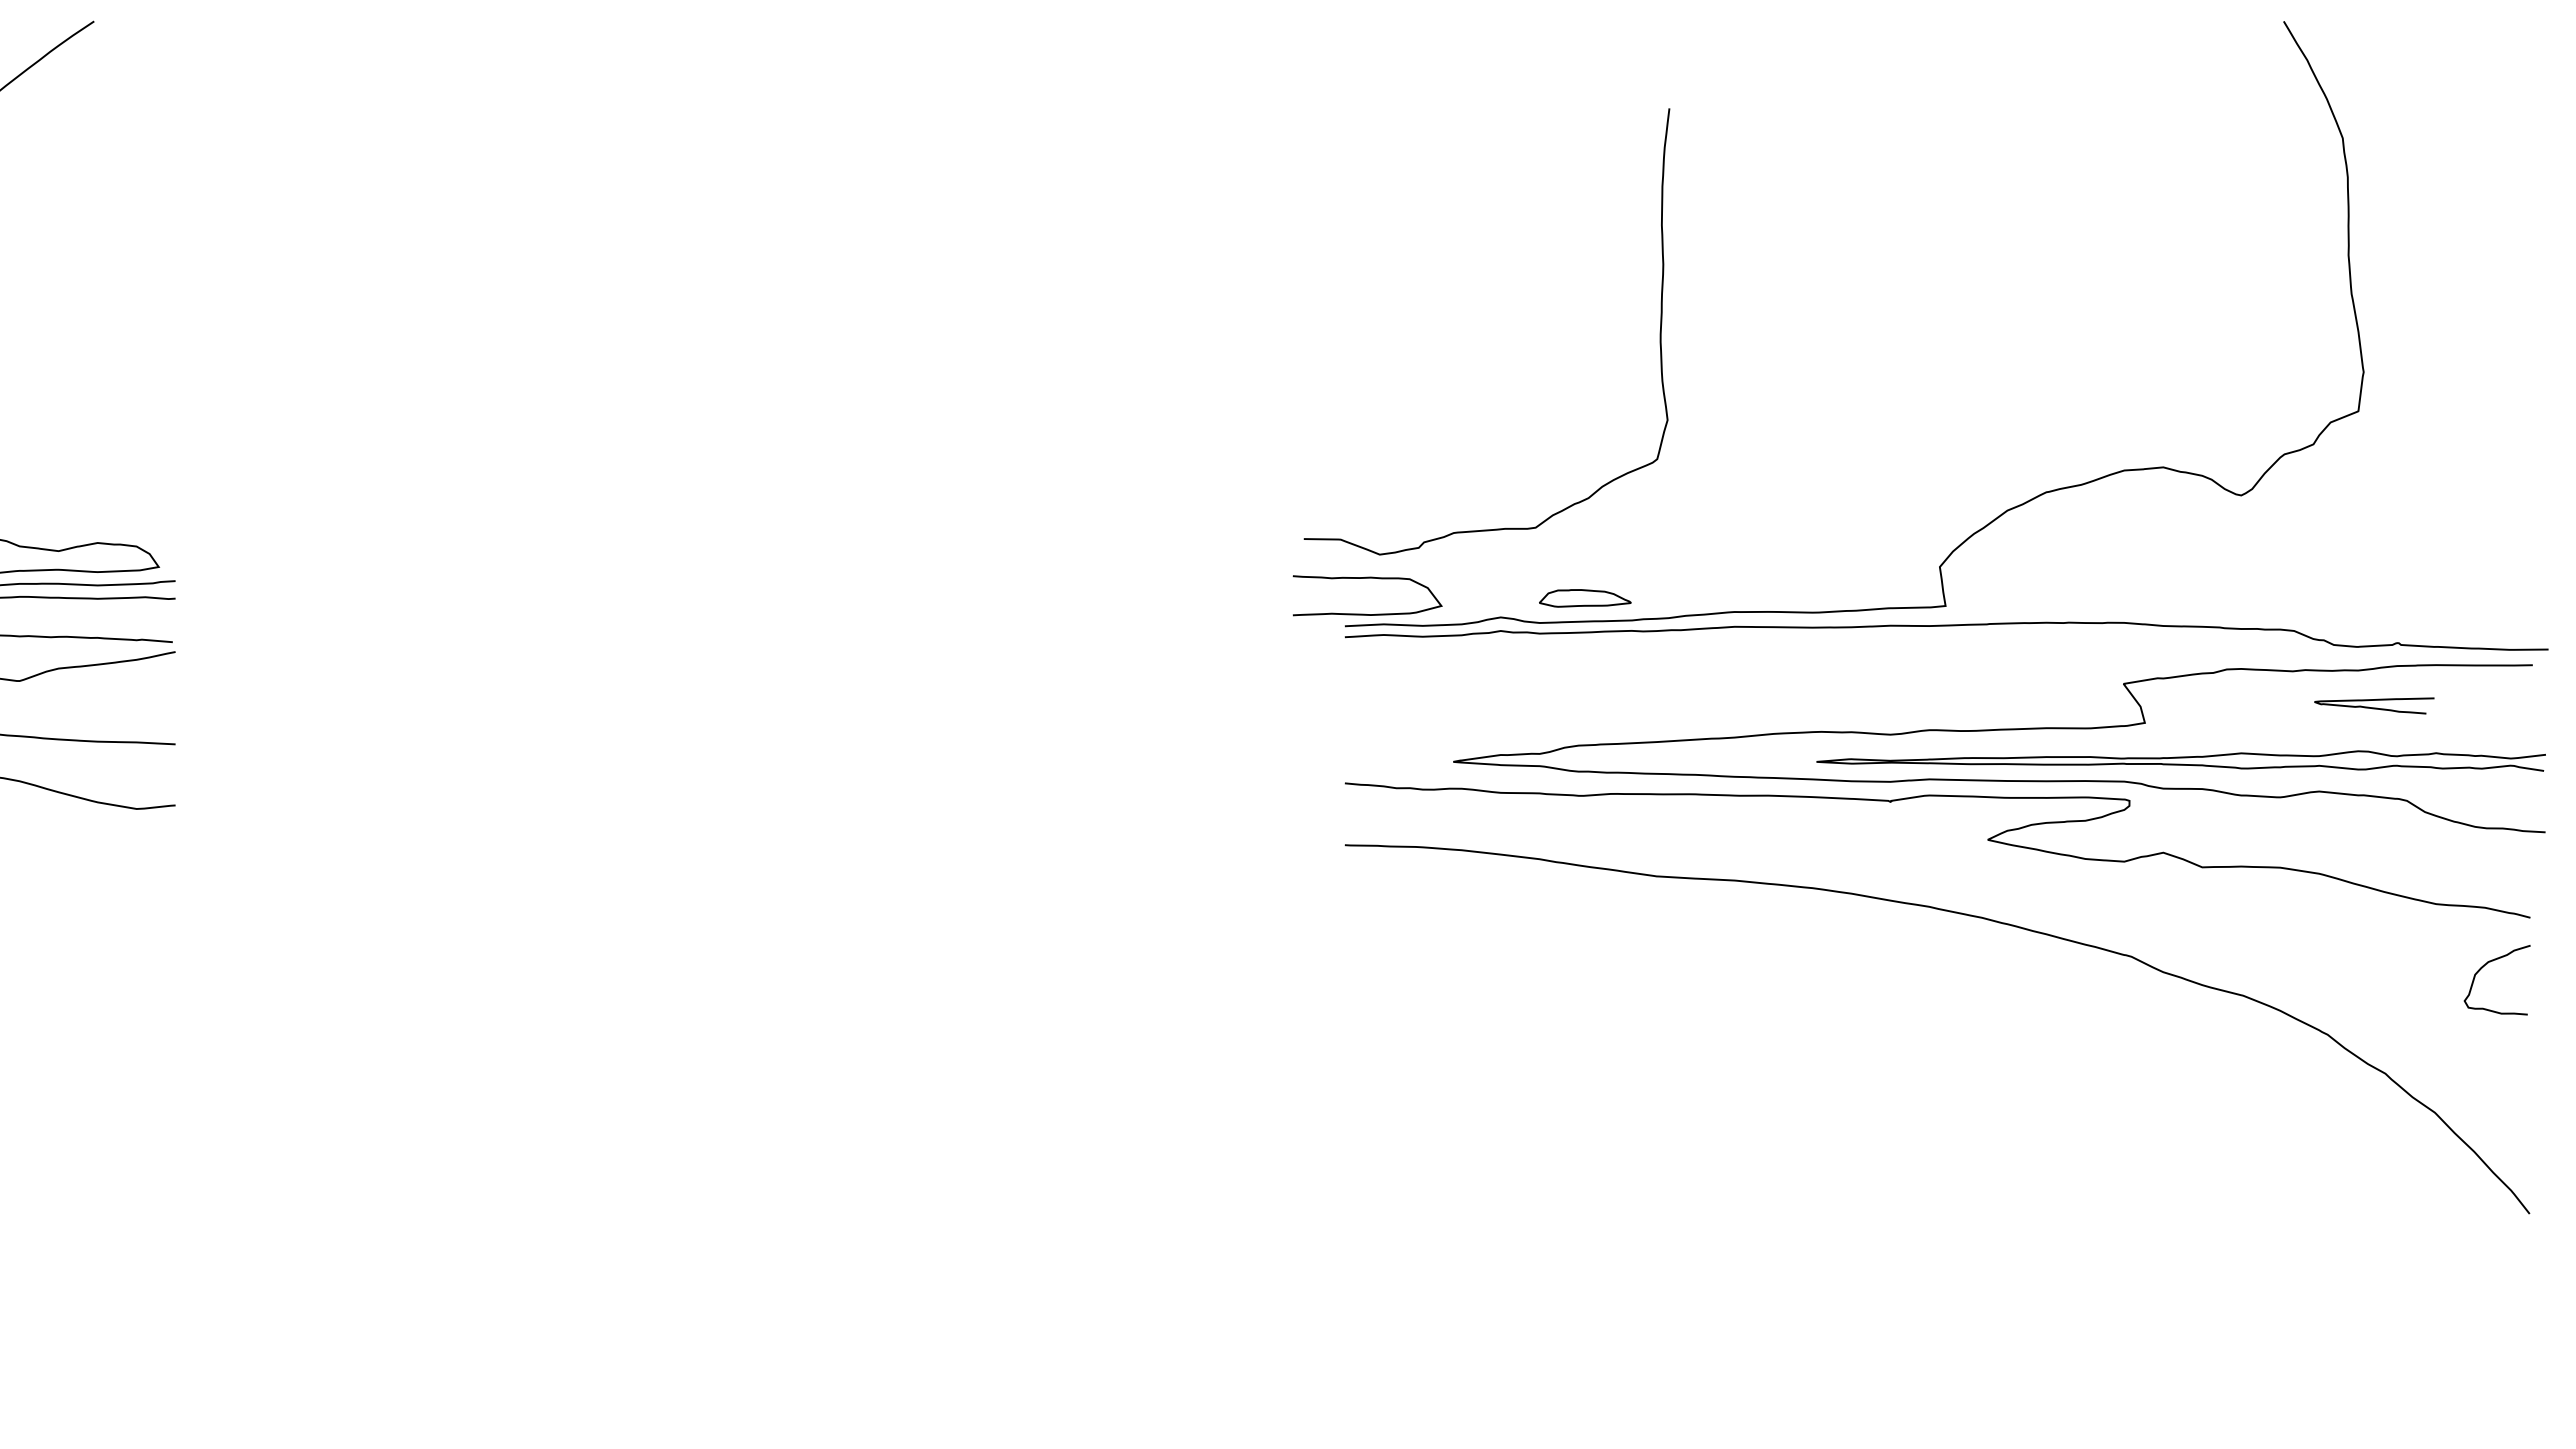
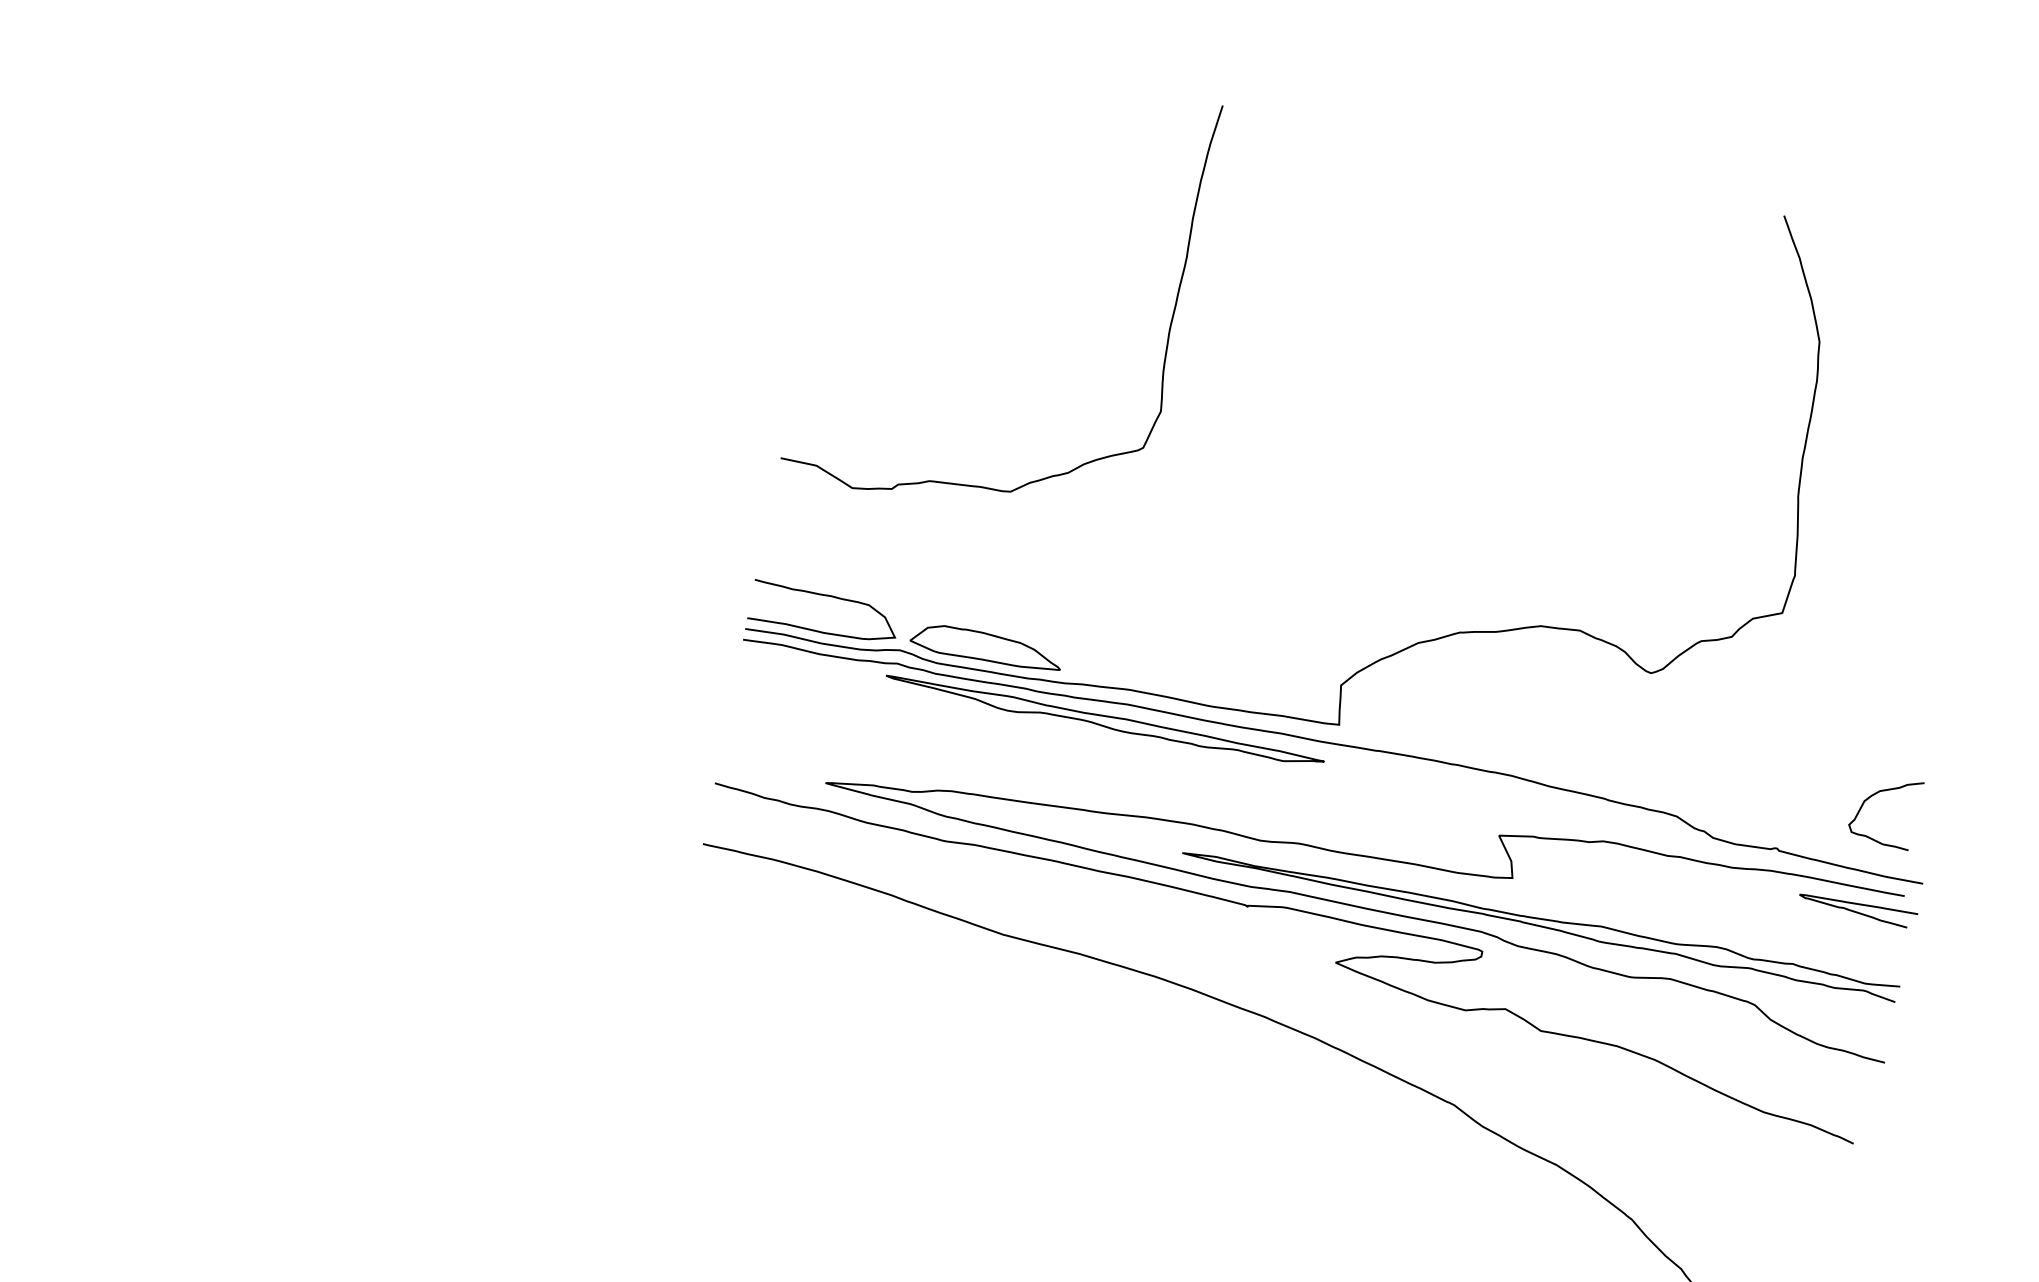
curve: (1659, 331) -> (1170, 322), moved
curve: (1367, 578) -> (827, 596), moved
part: (1585, 598) -> (986, 648), size x1.67
part: (1714, 648) -> (1104, 722), added
curve: (2374, 707) -> (1857, 911), moved
curve: (2487, 964) -> (1878, 793), moved

